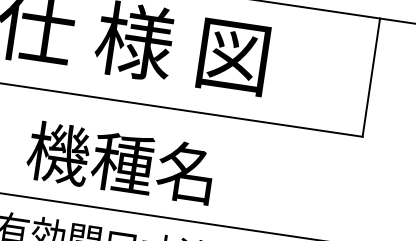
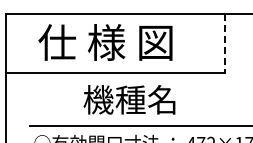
line: (370, 77) -> (224, 43), solid -> dashed
text: (120, 161) -> (129, 99), moved

